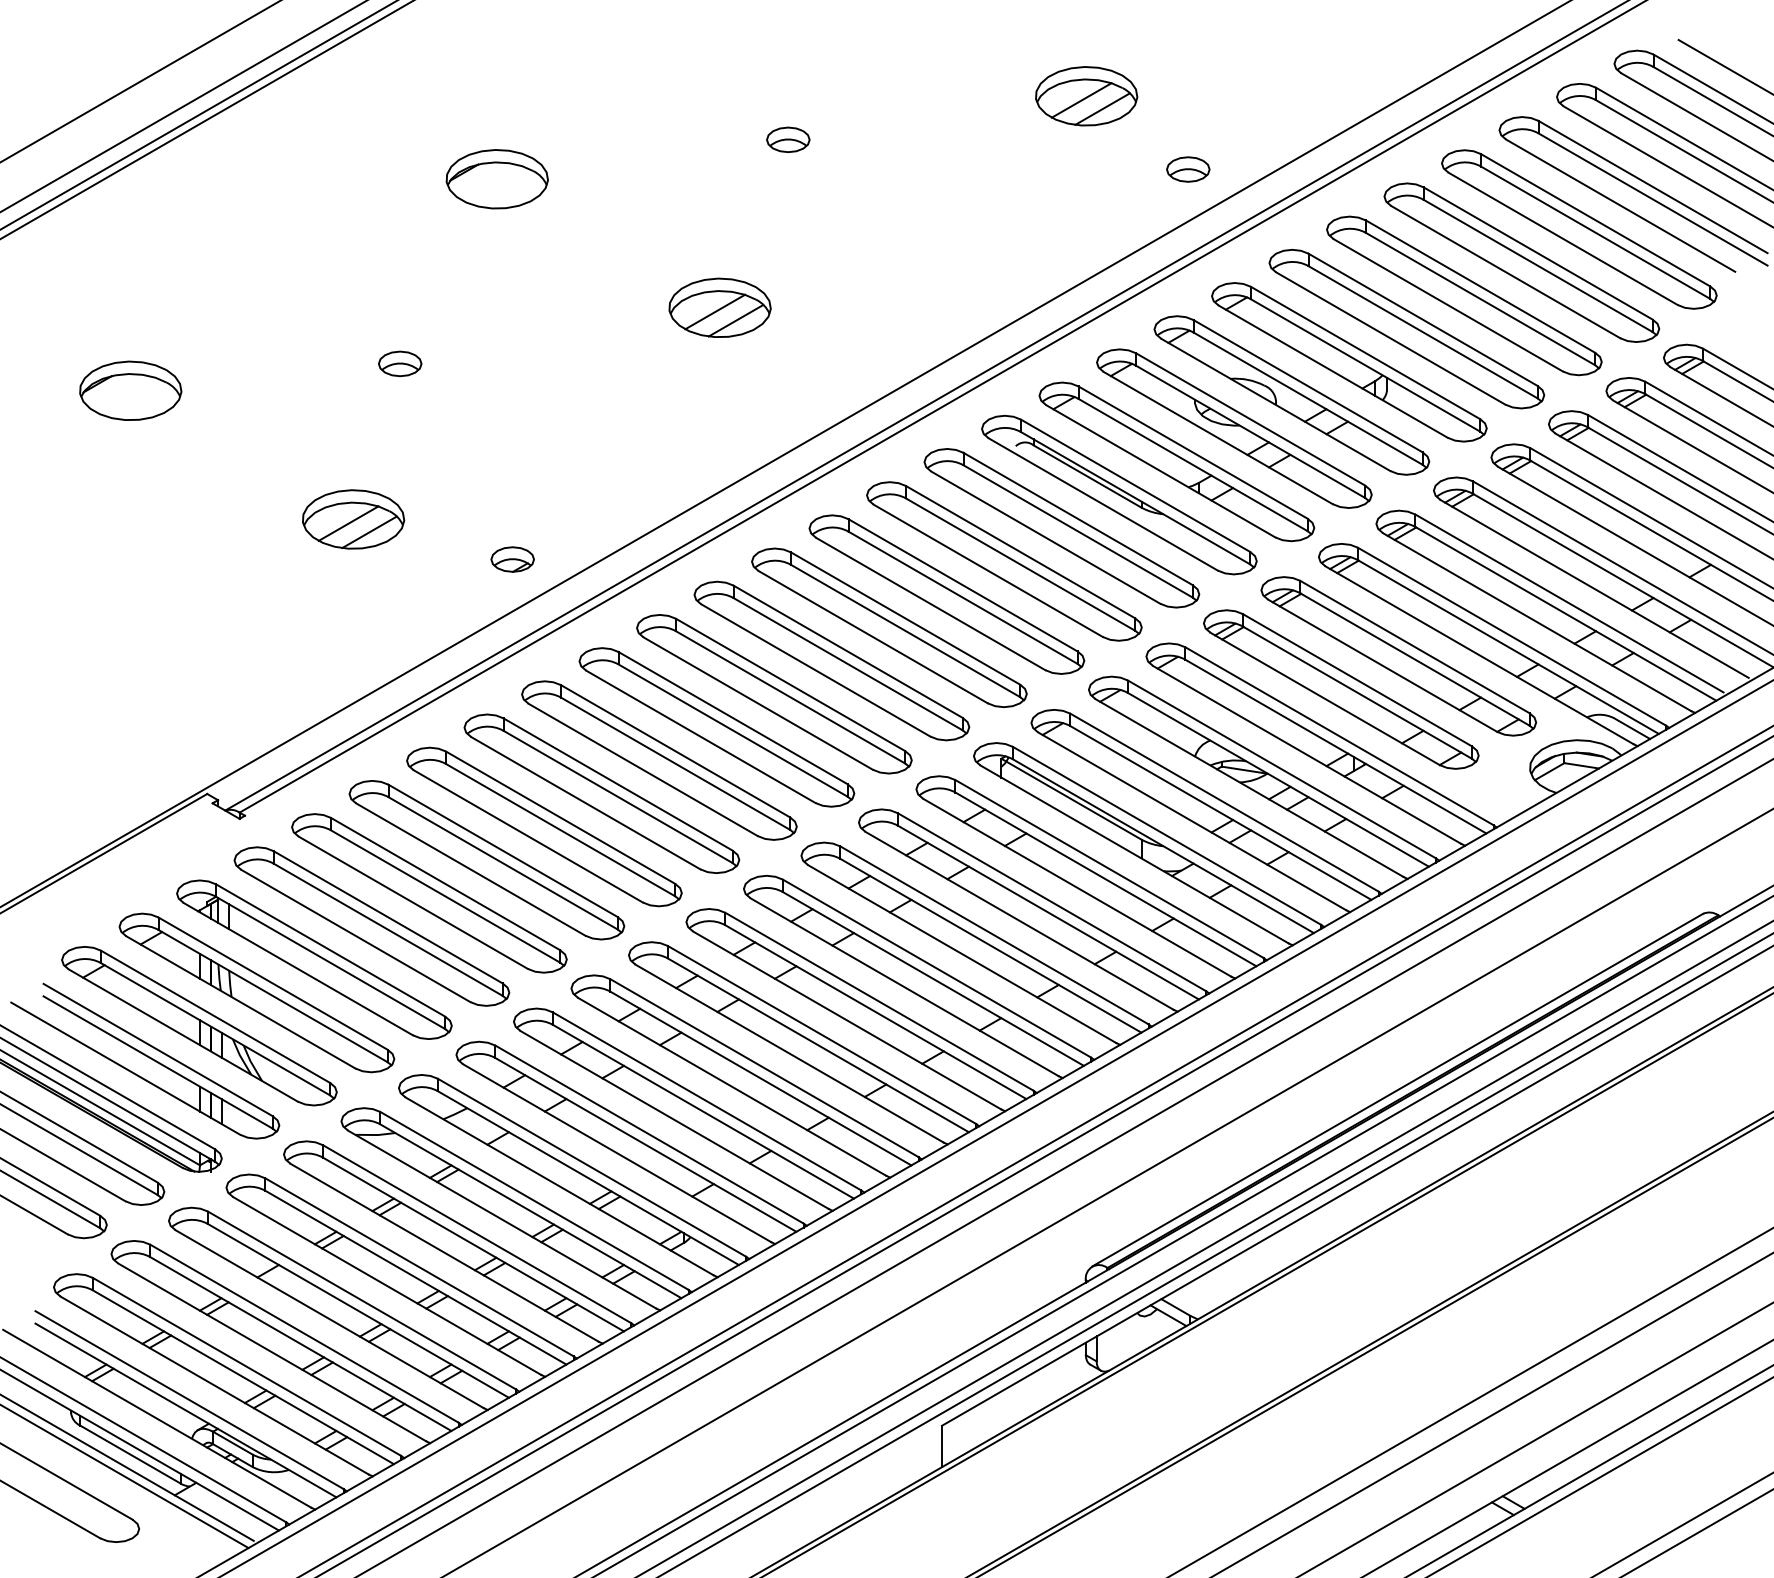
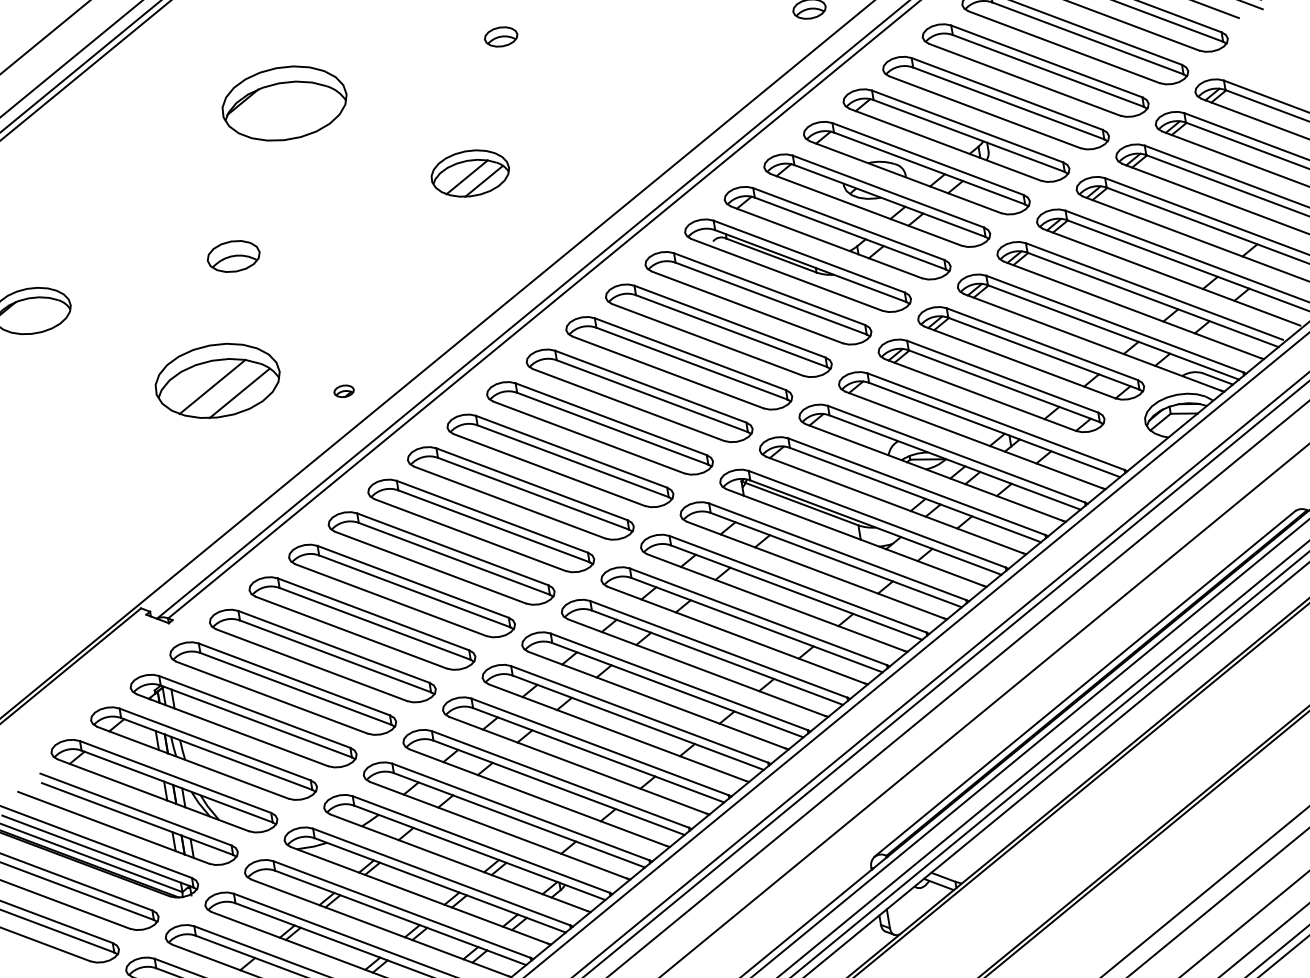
part: (496, 179) -> (283, 103), size x1.6
part: (400, 363) -> (234, 256), size x1.6
part: (353, 519) -> (217, 380), size x1.6
part: (512, 559) -> (344, 391), size x0.6

